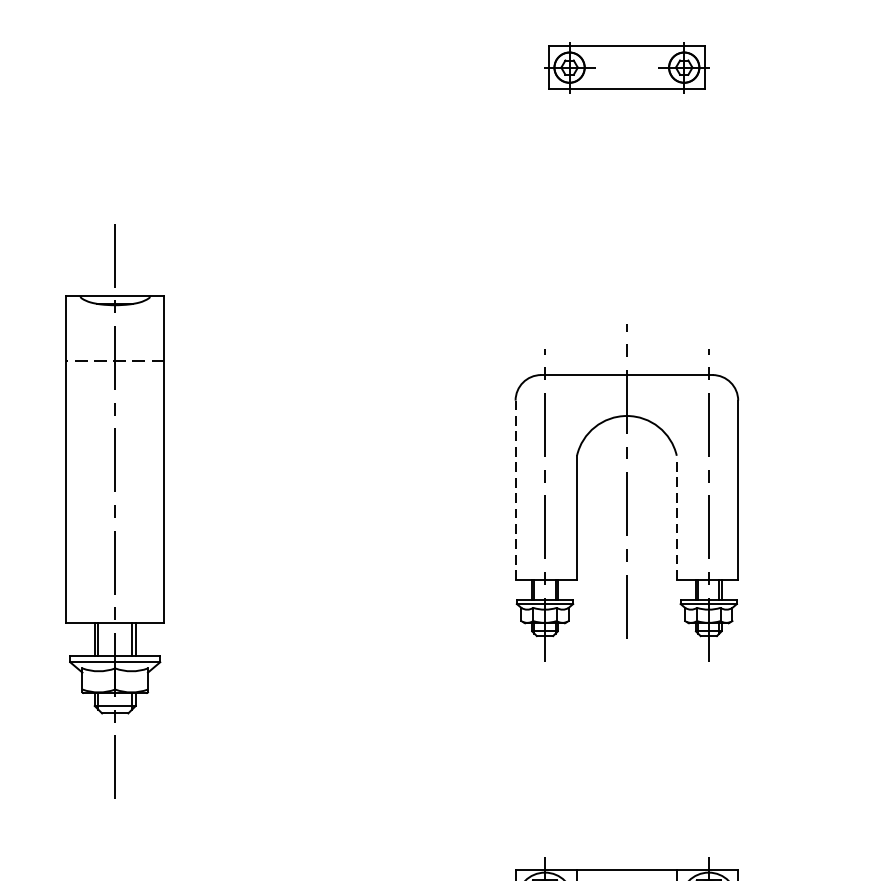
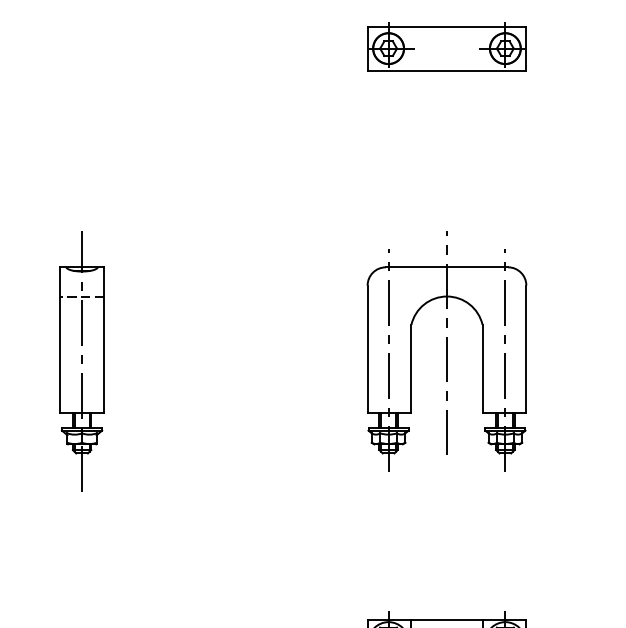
part: (626, 65) -> (446, 46), size x1.43
line: (515, 490) -> (367, 349), dashed -> solid
part: (114, 507) -> (81, 361), size x0.62
line: (676, 516) -> (482, 368), dashed -> solid

